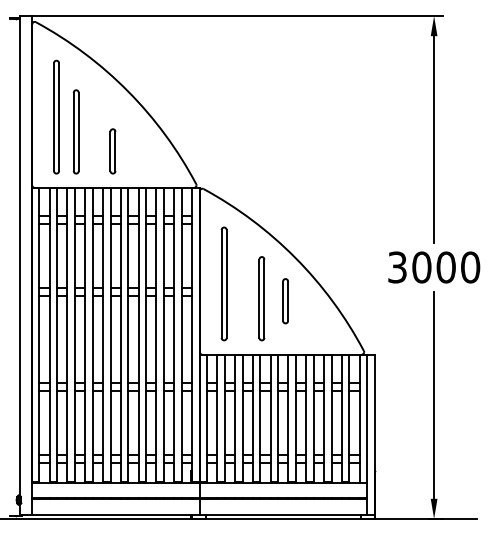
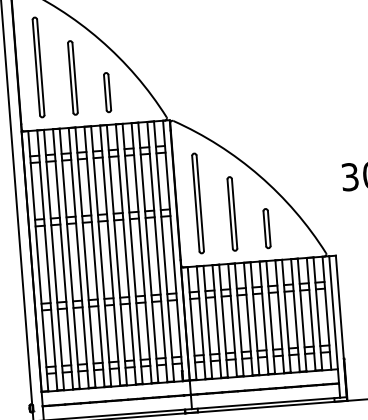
part: (75, 131) -> (72, 77), moved
part: (112, 151) -> (107, 92), moved
part: (285, 301) -> (266, 228), moved

